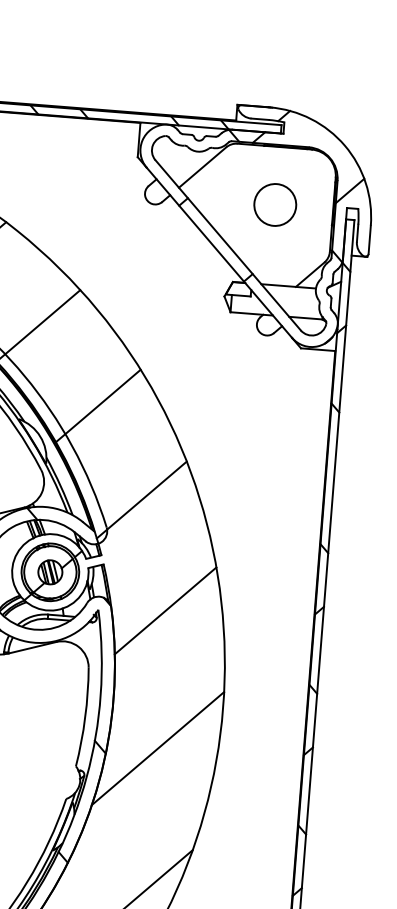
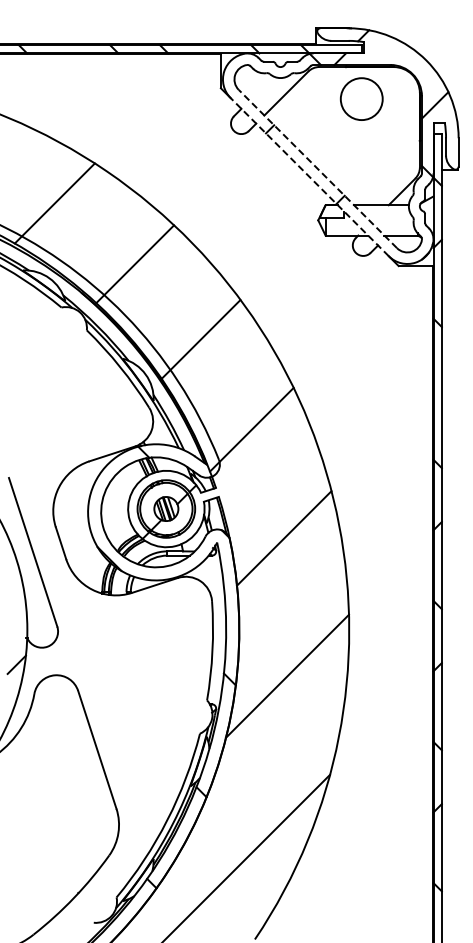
circle: (275, 204) -> (361, 98), moved
line: (227, 245) -> (317, 169), solid -> dashed
line: (219, 253) -> (309, 177), solid -> dashed

